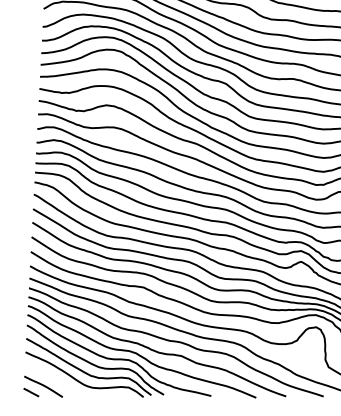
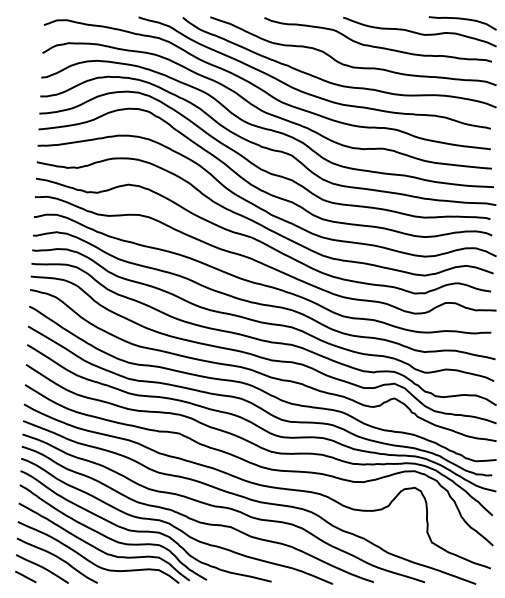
curve: (54, 379) -> (57, 558), added

